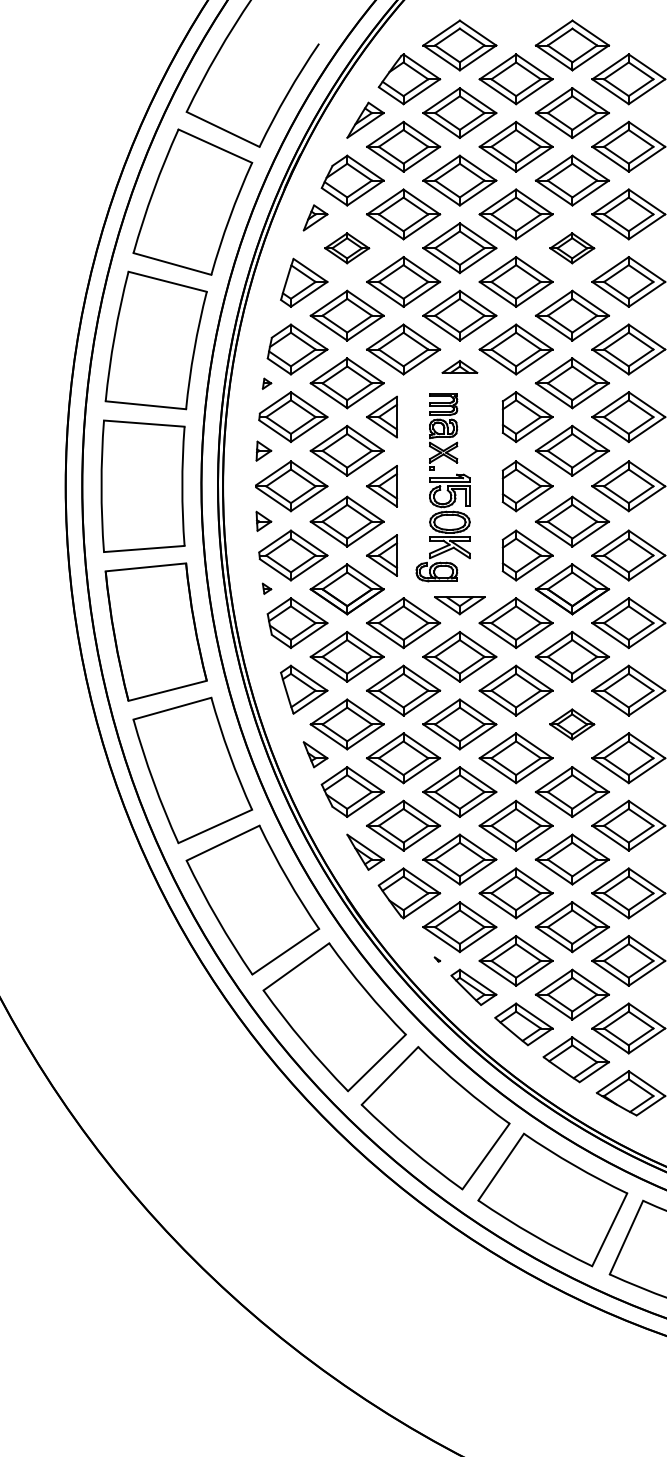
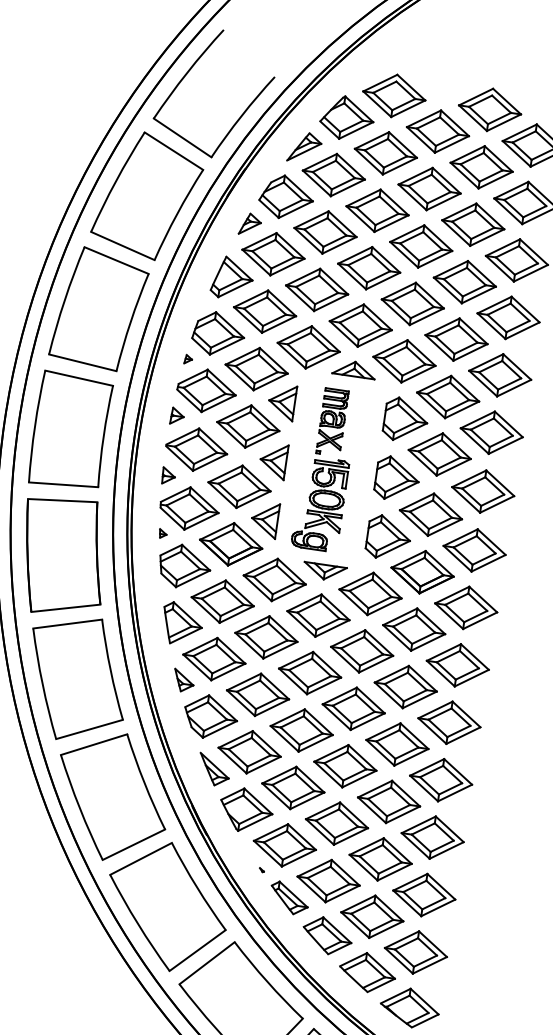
part: (346, 248) -> (272, 254), size x1.67
part: (571, 248) -> (464, 282), size x1.67
part: (459, 366) -> (354, 368), size x1.43
part: (571, 724) -> (405, 686), size x1.67

